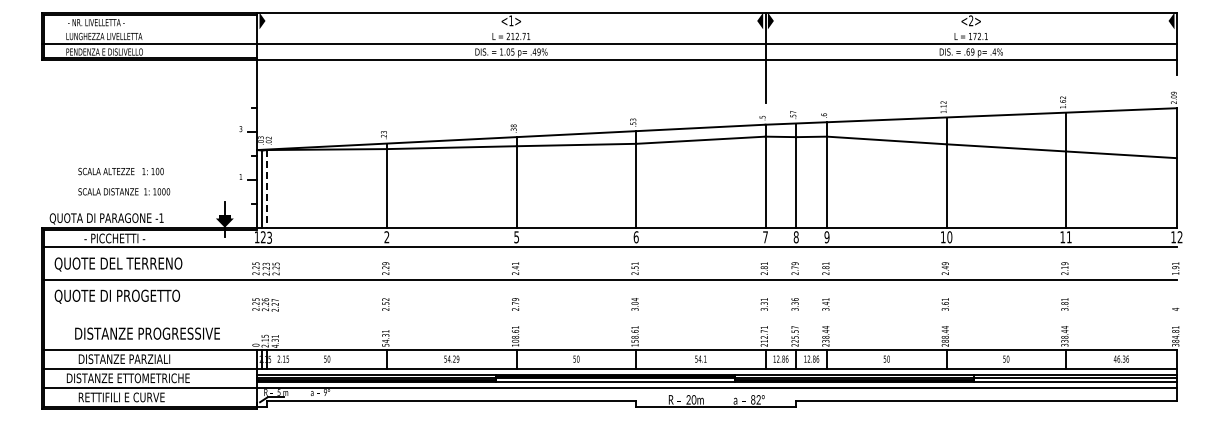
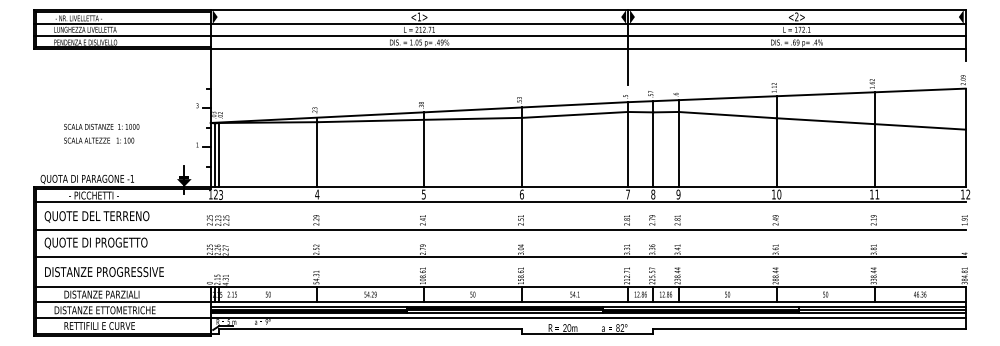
line: (609, 29) -> (500, 24), added
line: (267, 189) -> (219, 155), dashed -> solid
text: (124, 191) -> (101, 126), moved
text: (386, 237) -> (316, 194), 2 -> 4
line: (610, 313) -> (500, 257), added
text: (147, 333) -> (104, 271), moved

